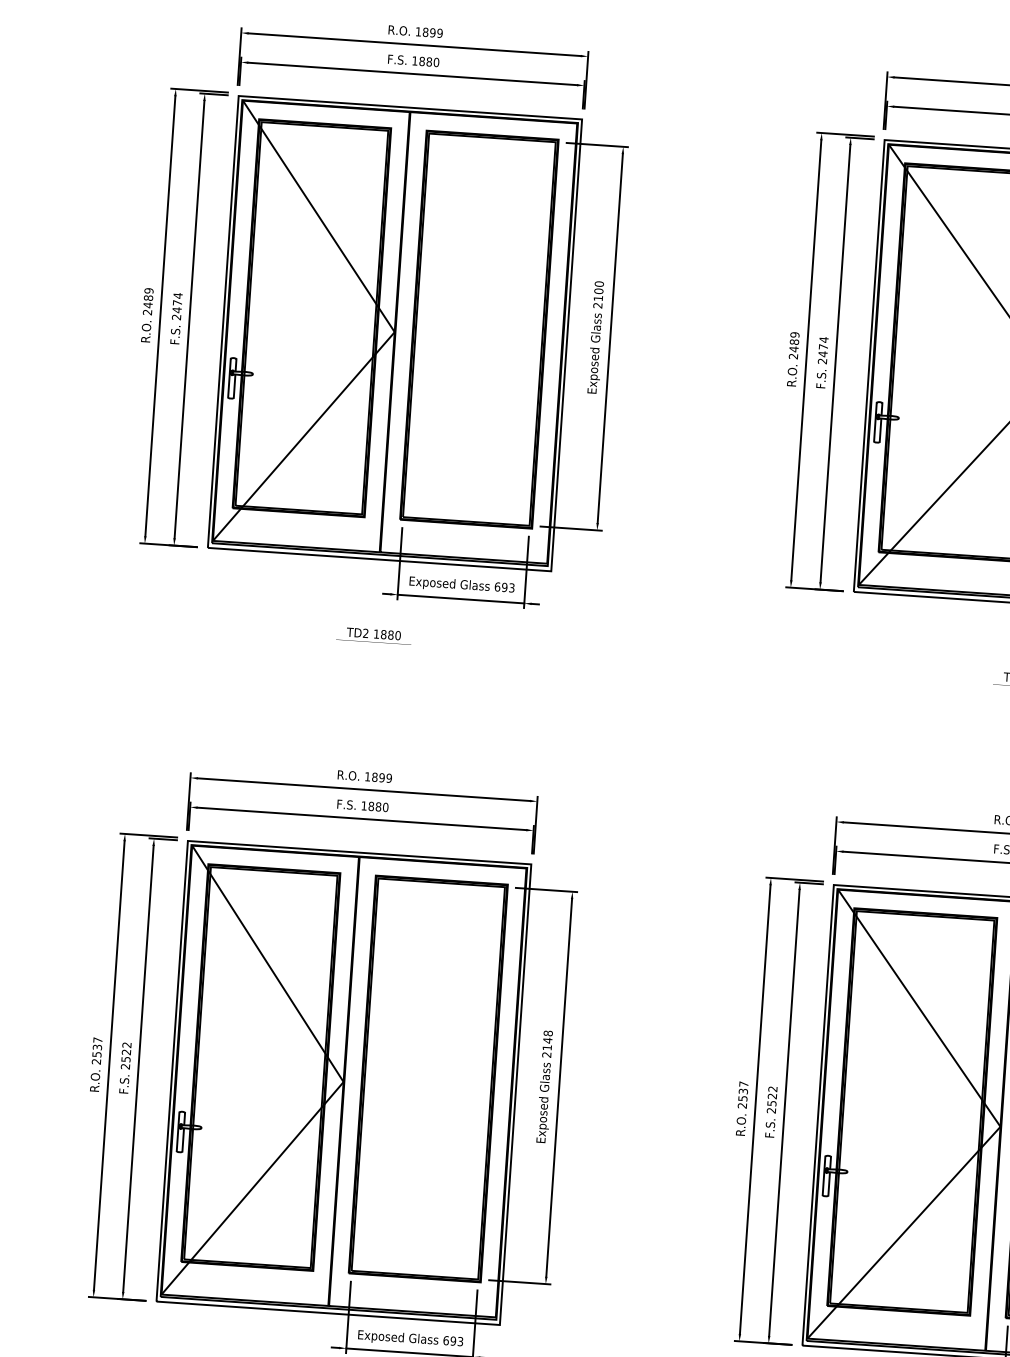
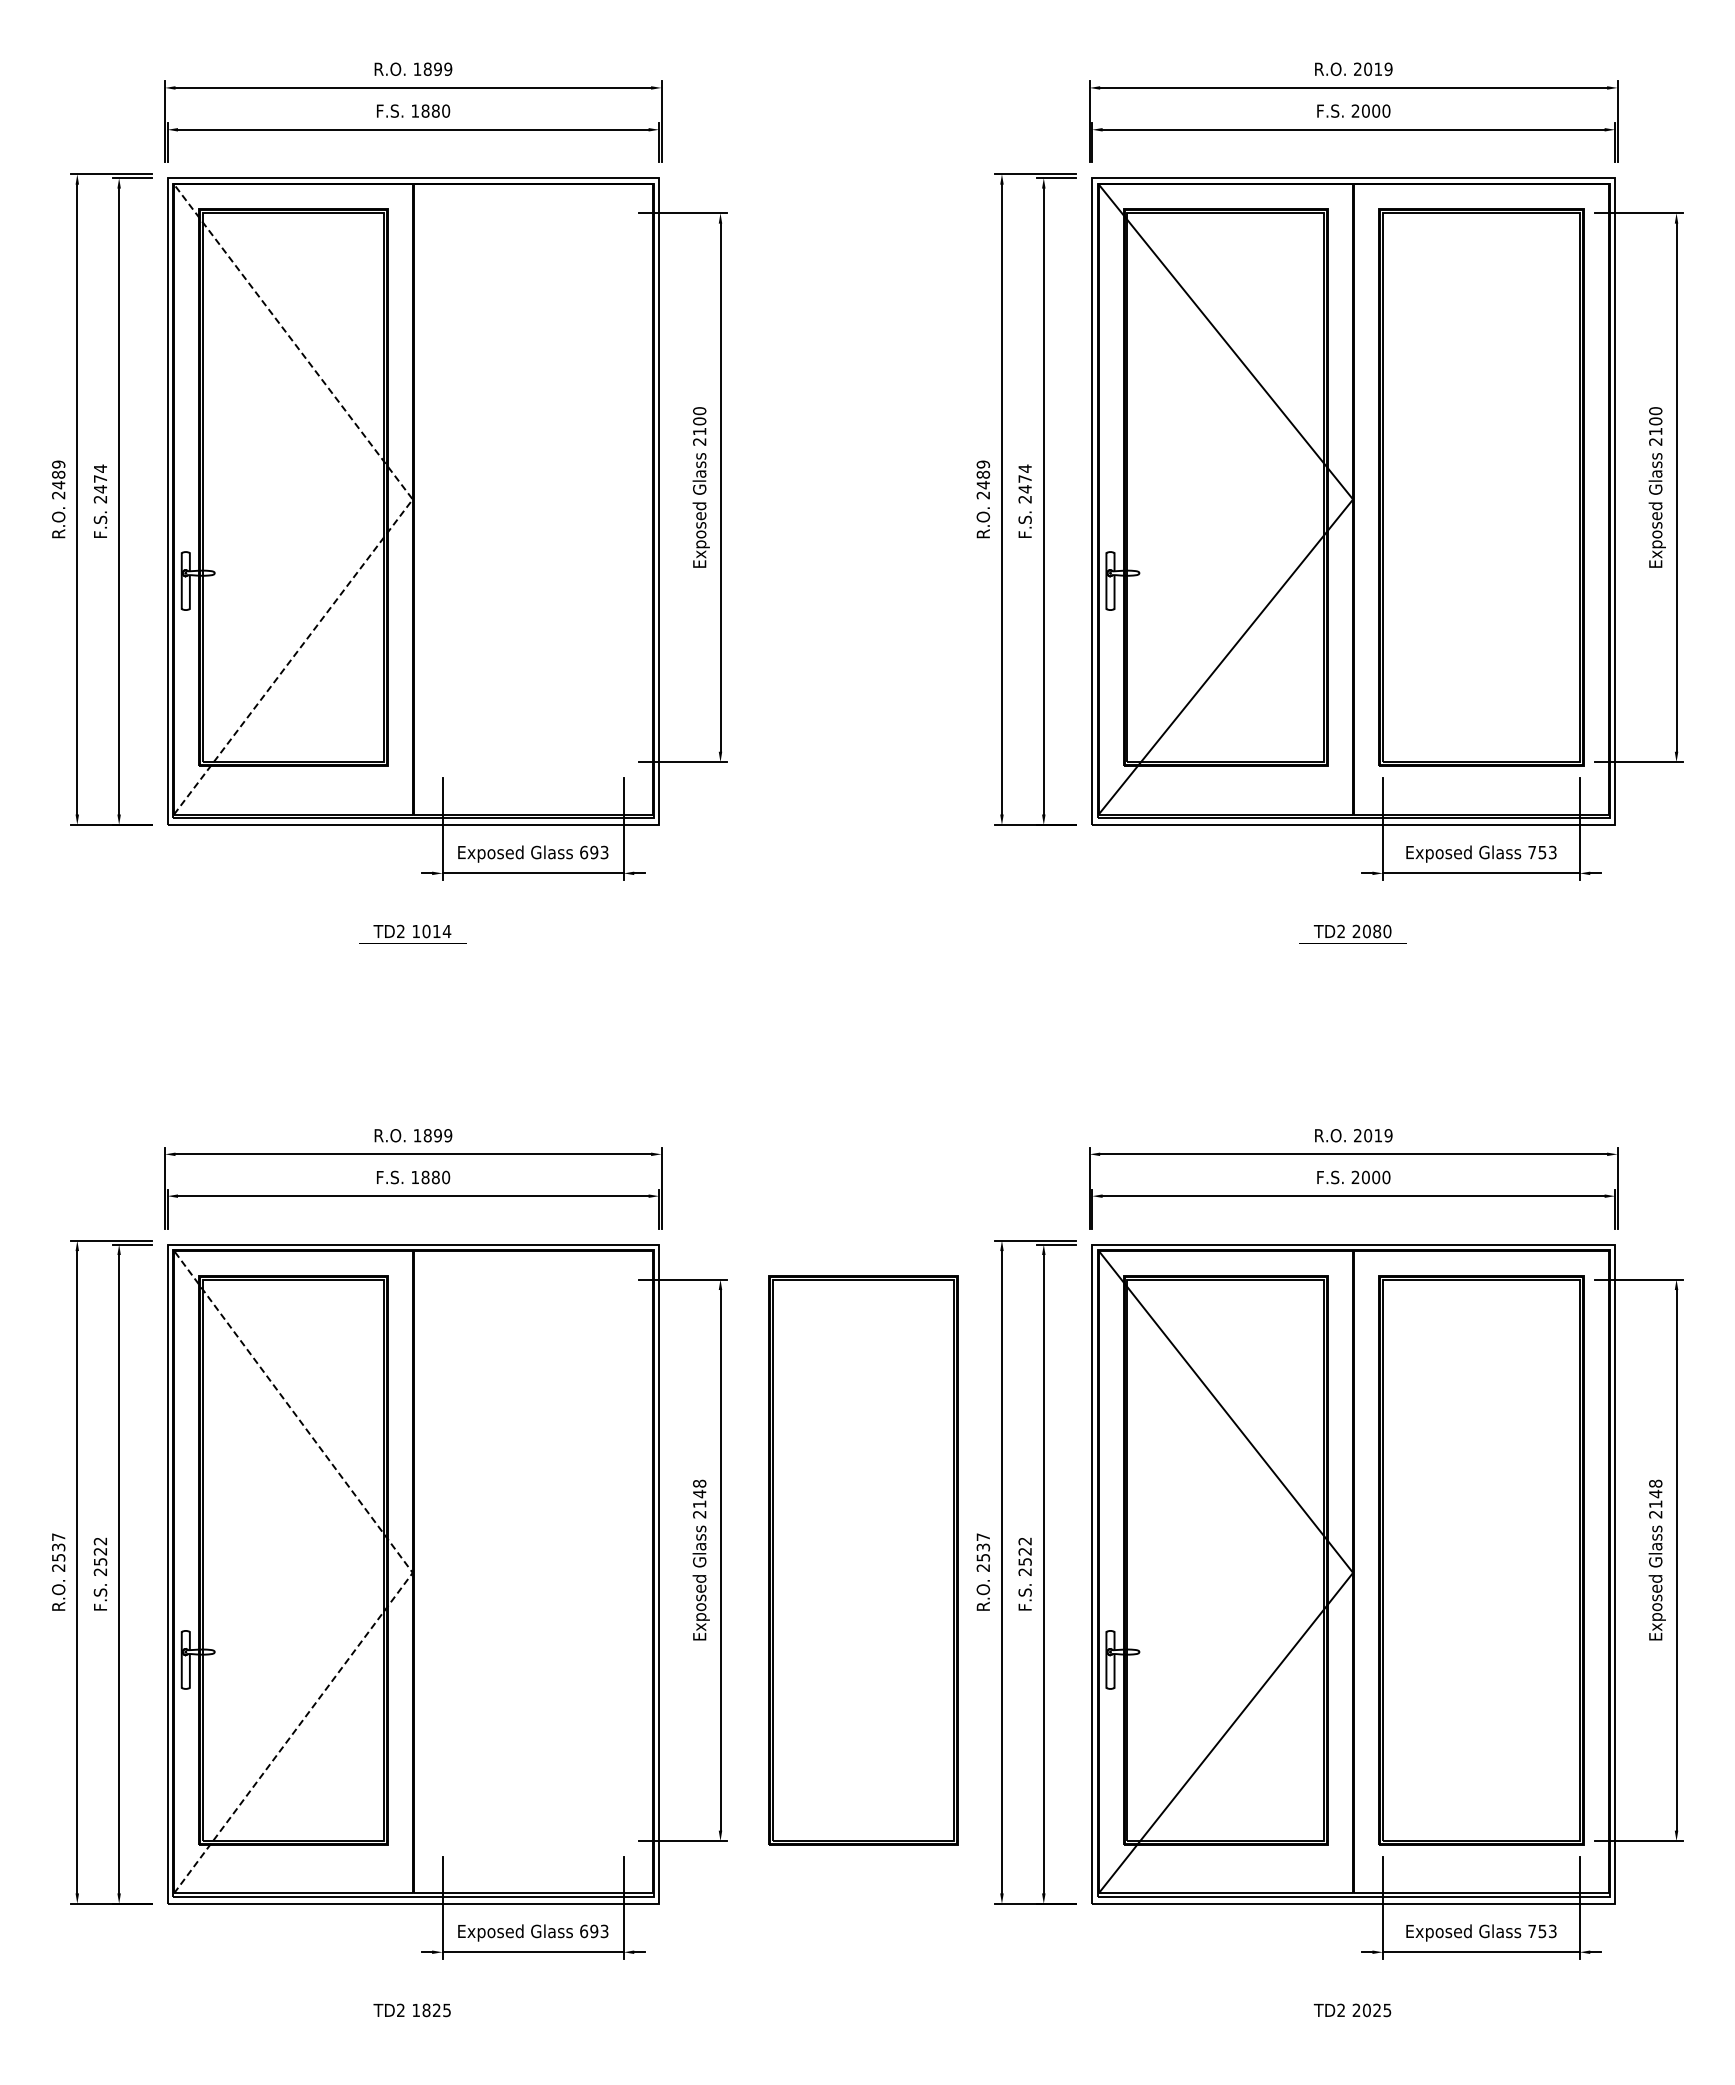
part: (479, 329) -> (533, 487), removed
line: (394, 332) -> (412, 499), solid -> dashed
text: (390, 635) -> (436, 931), 1880 -> 1014
part: (428, 1079) -> (863, 1560), moved
line: (343, 1081) -> (412, 1572), solid -> dashed

